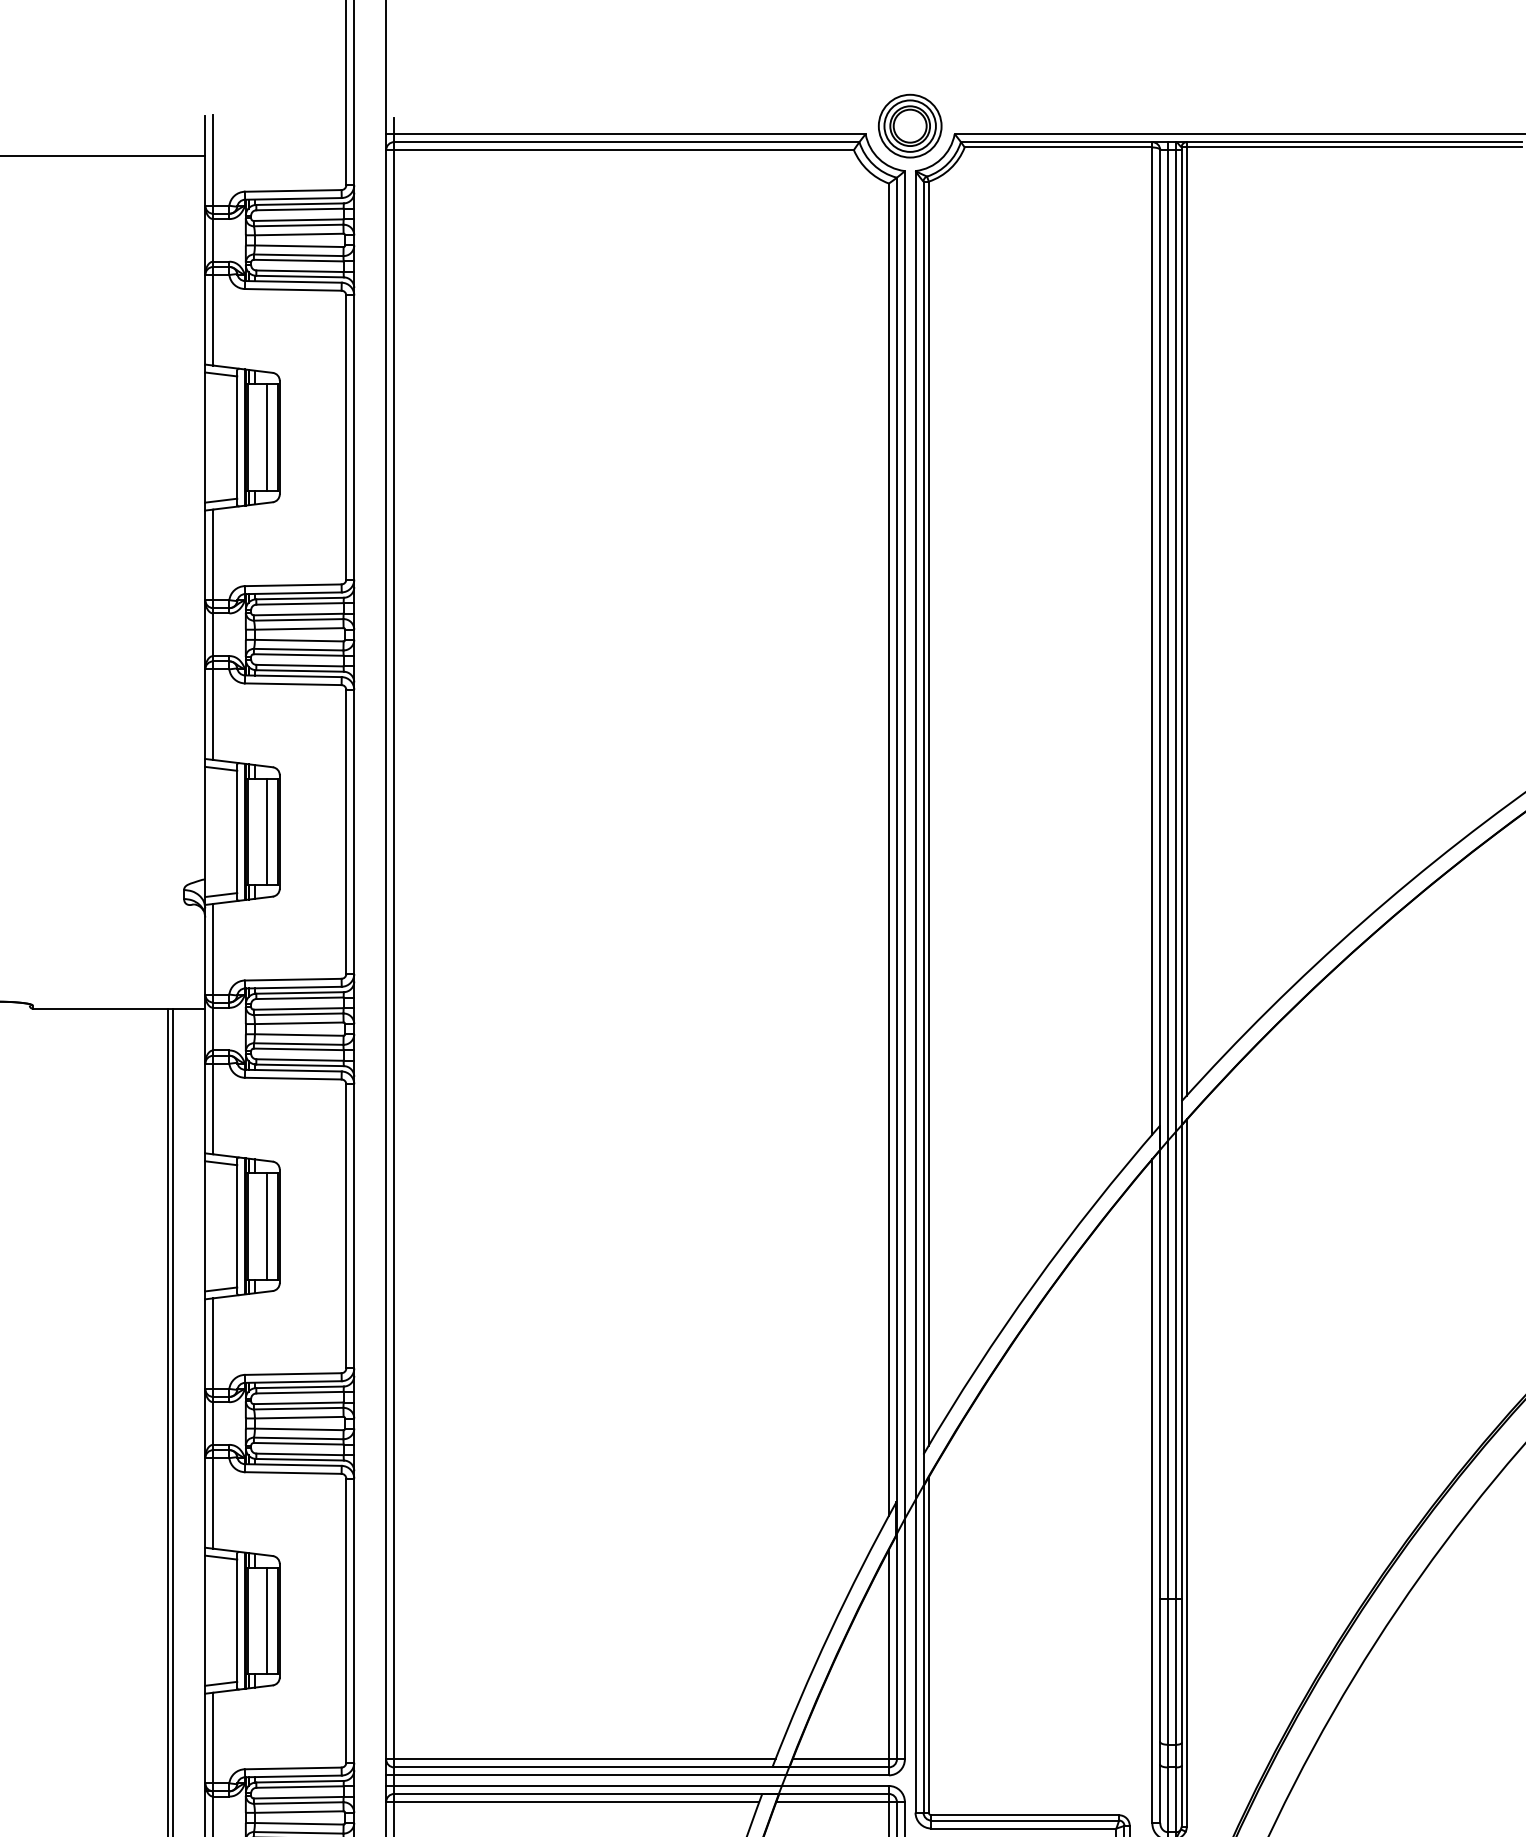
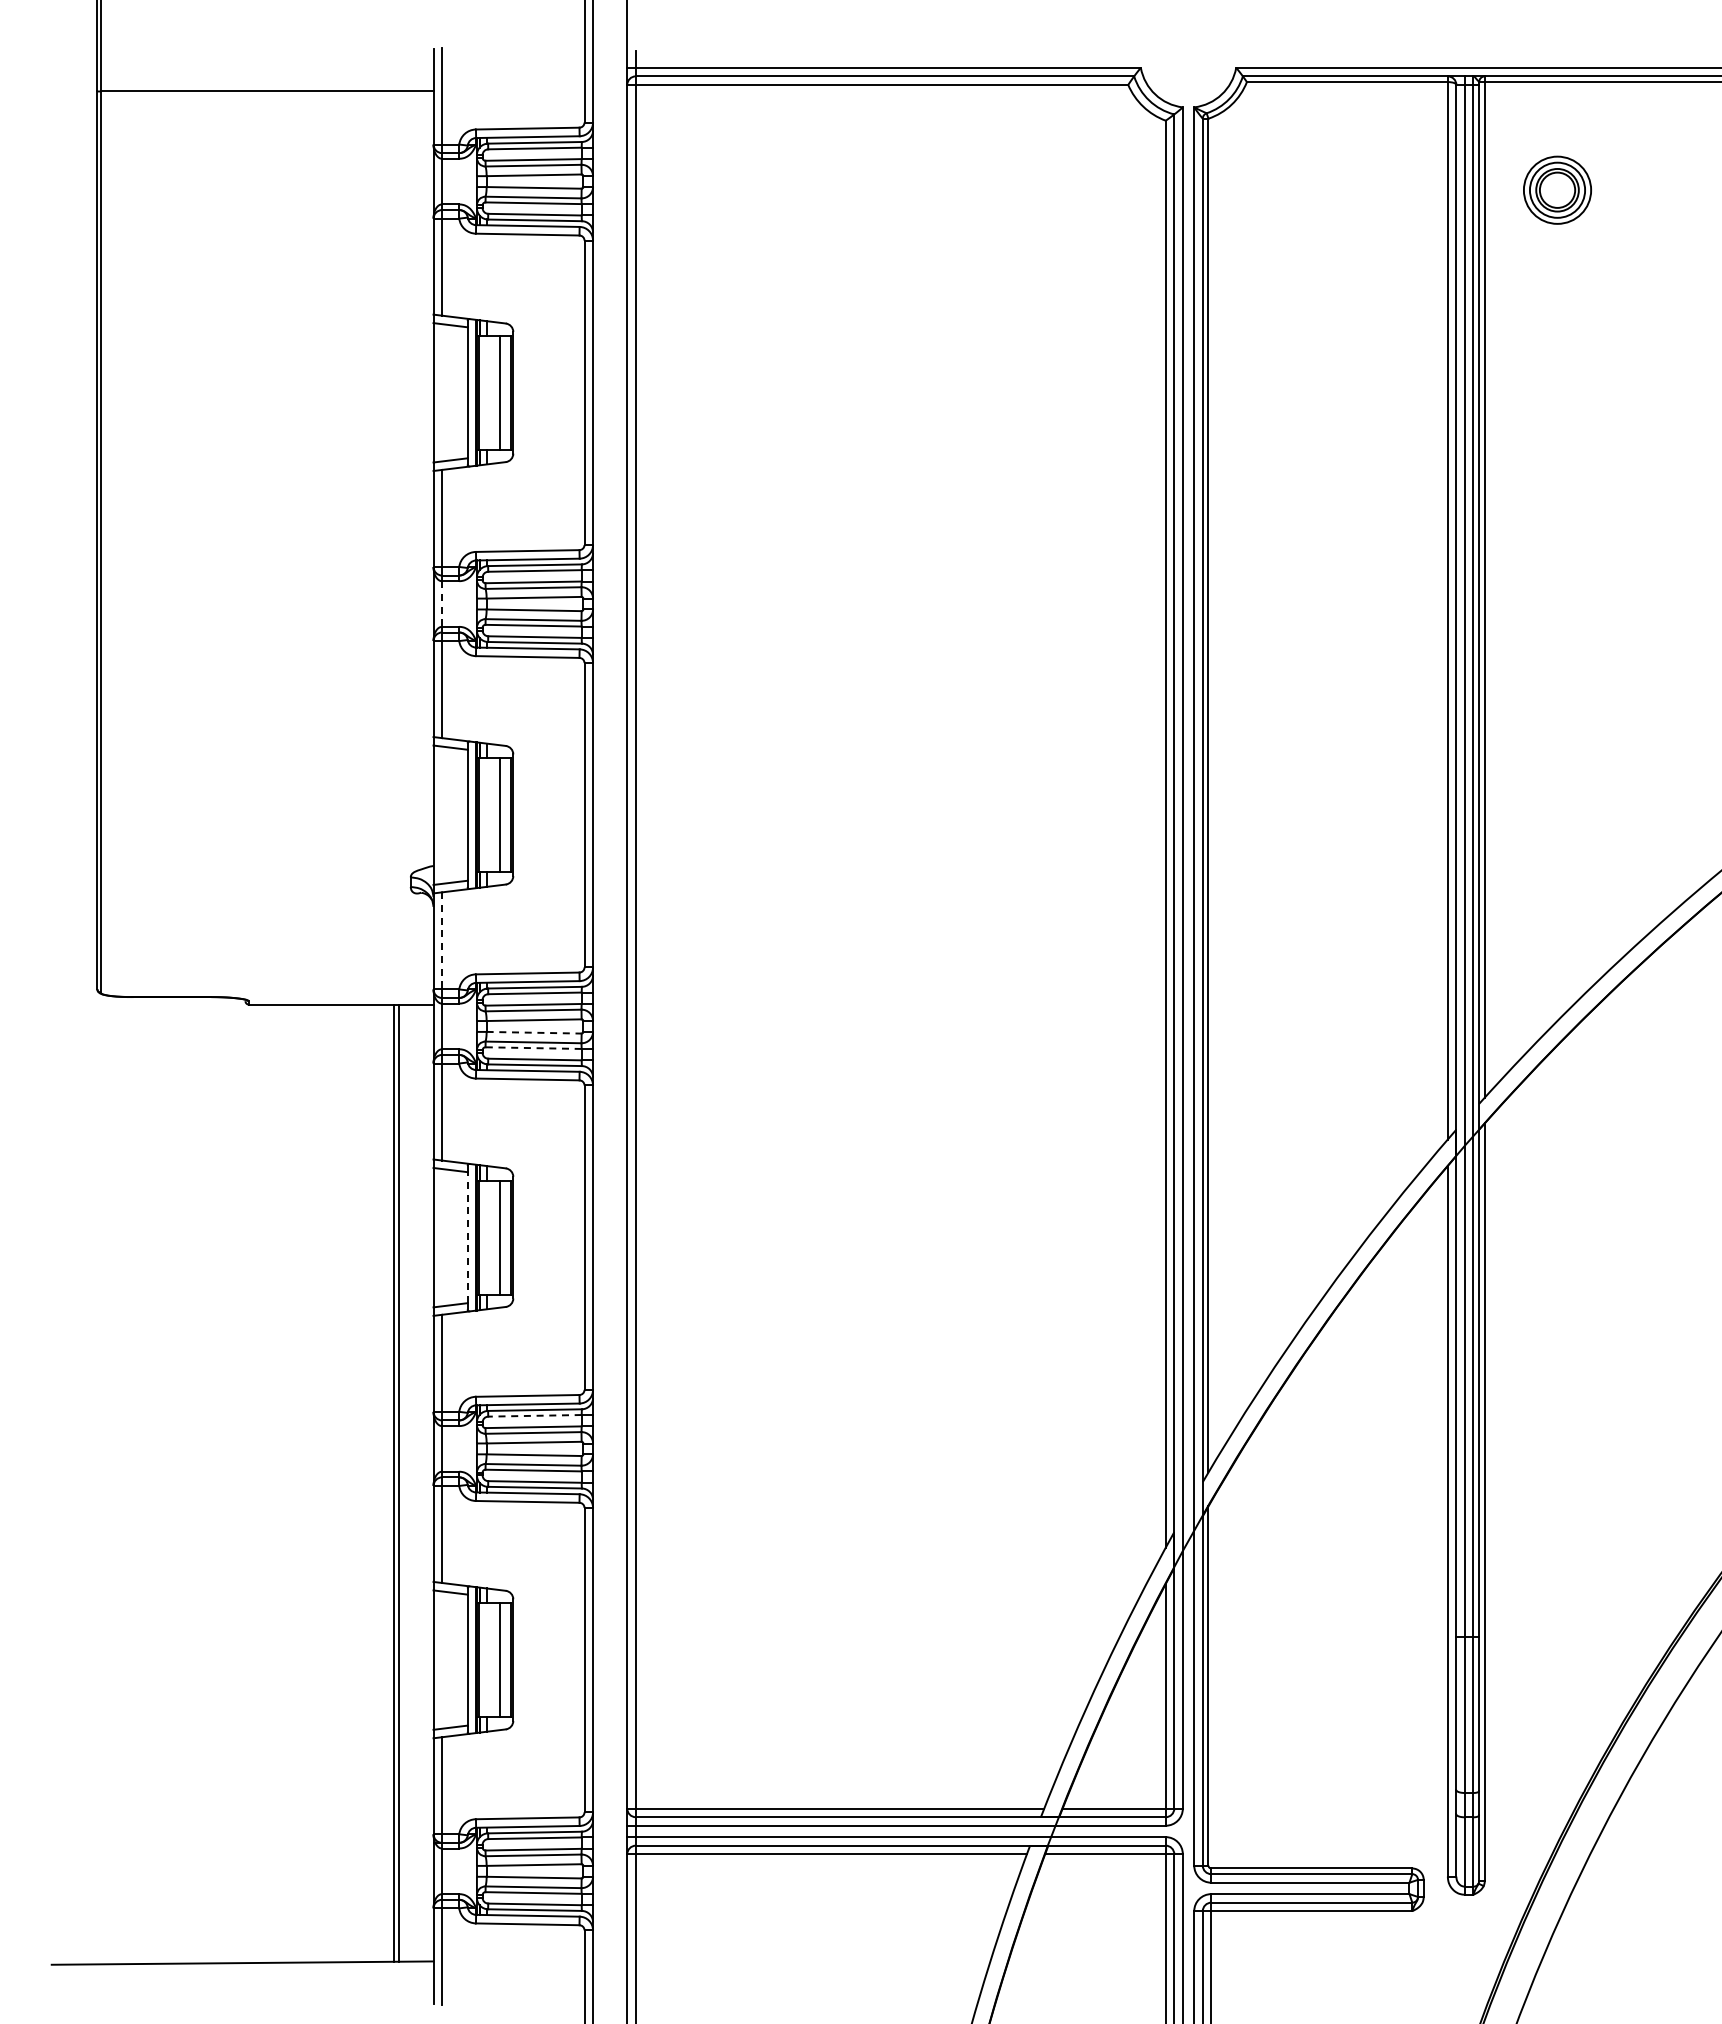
part: (910, 125) -> (1557, 189), moved
line: (213, 635) -> (442, 604), solid -> dashed
line: (213, 948) -> (442, 940), solid -> dashed
line: (299, 1034) -> (534, 1032), solid -> dashed
line: (298, 1049) -> (533, 1048), solid -> dashed
line: (237, 1226) -> (467, 1237), solid -> dashed
line: (299, 1392) -> (534, 1415), solid -> dashed

